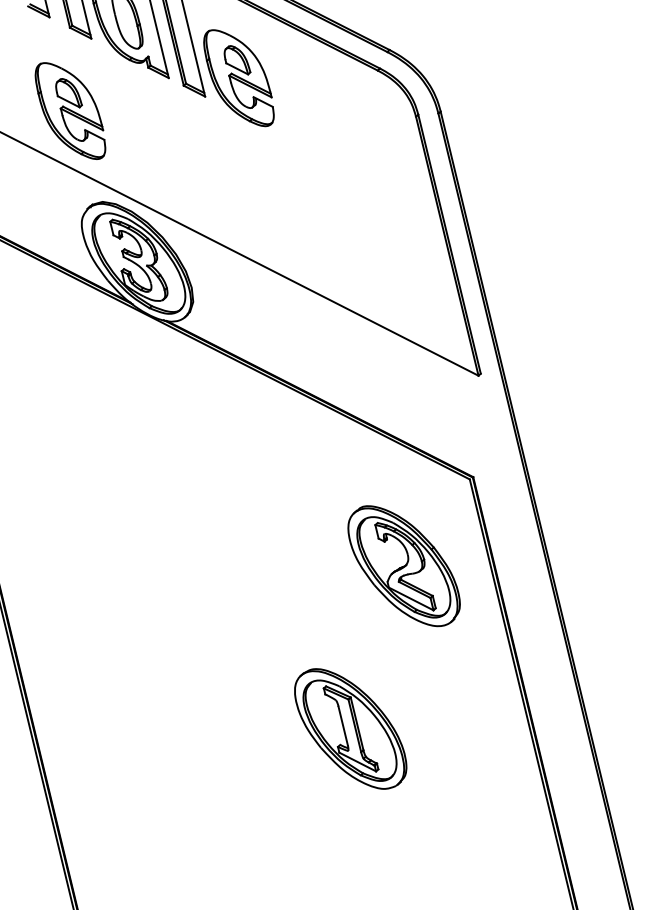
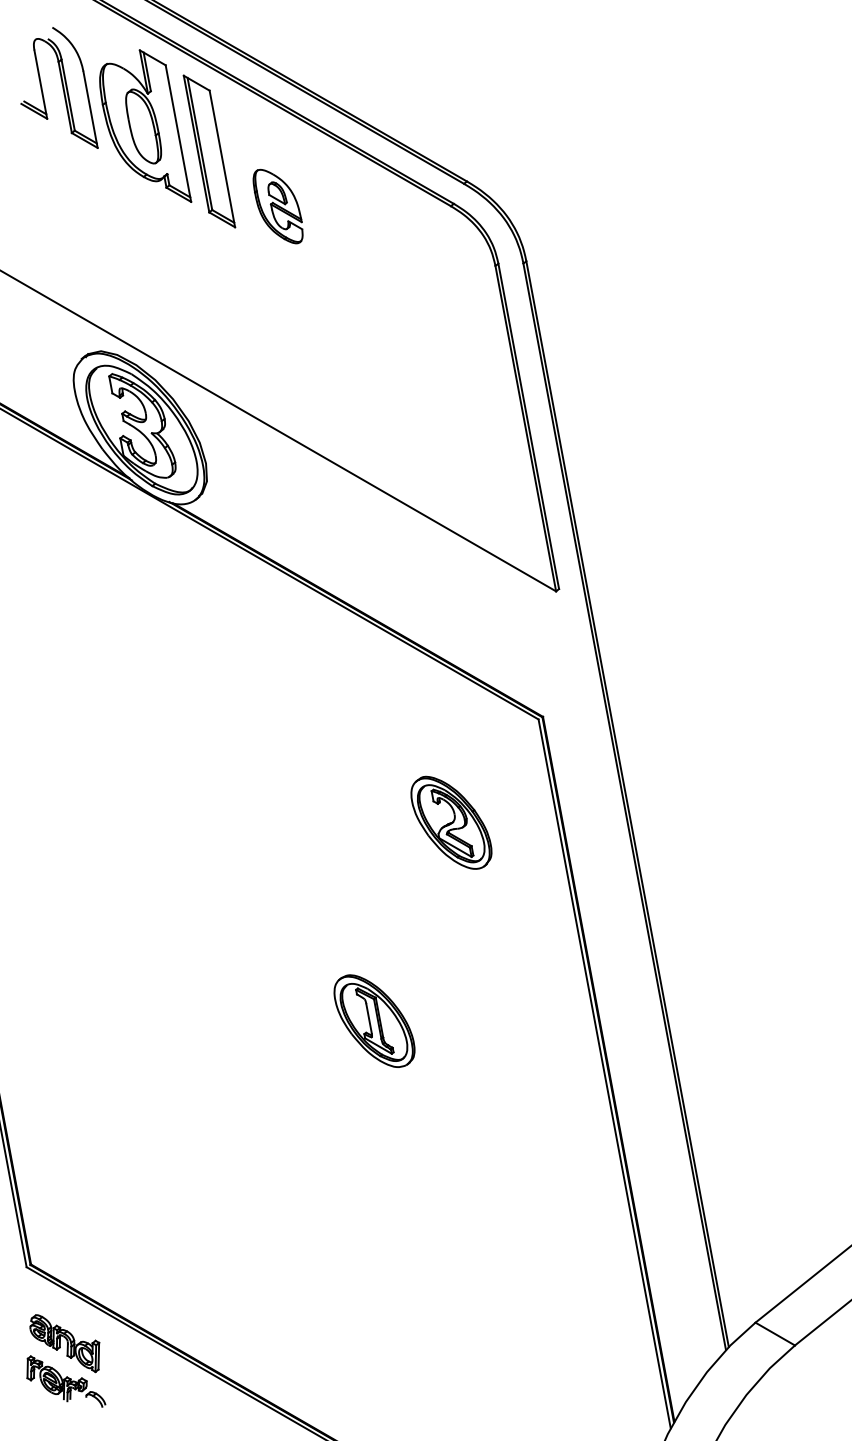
part: (238, 78) -> (277, 206), size x0.6
part: (70, 111) -> (66, 236), removed
part: (404, 565) -> (451, 822), size x0.6
part: (350, 728) -> (374, 1020), size x0.6

